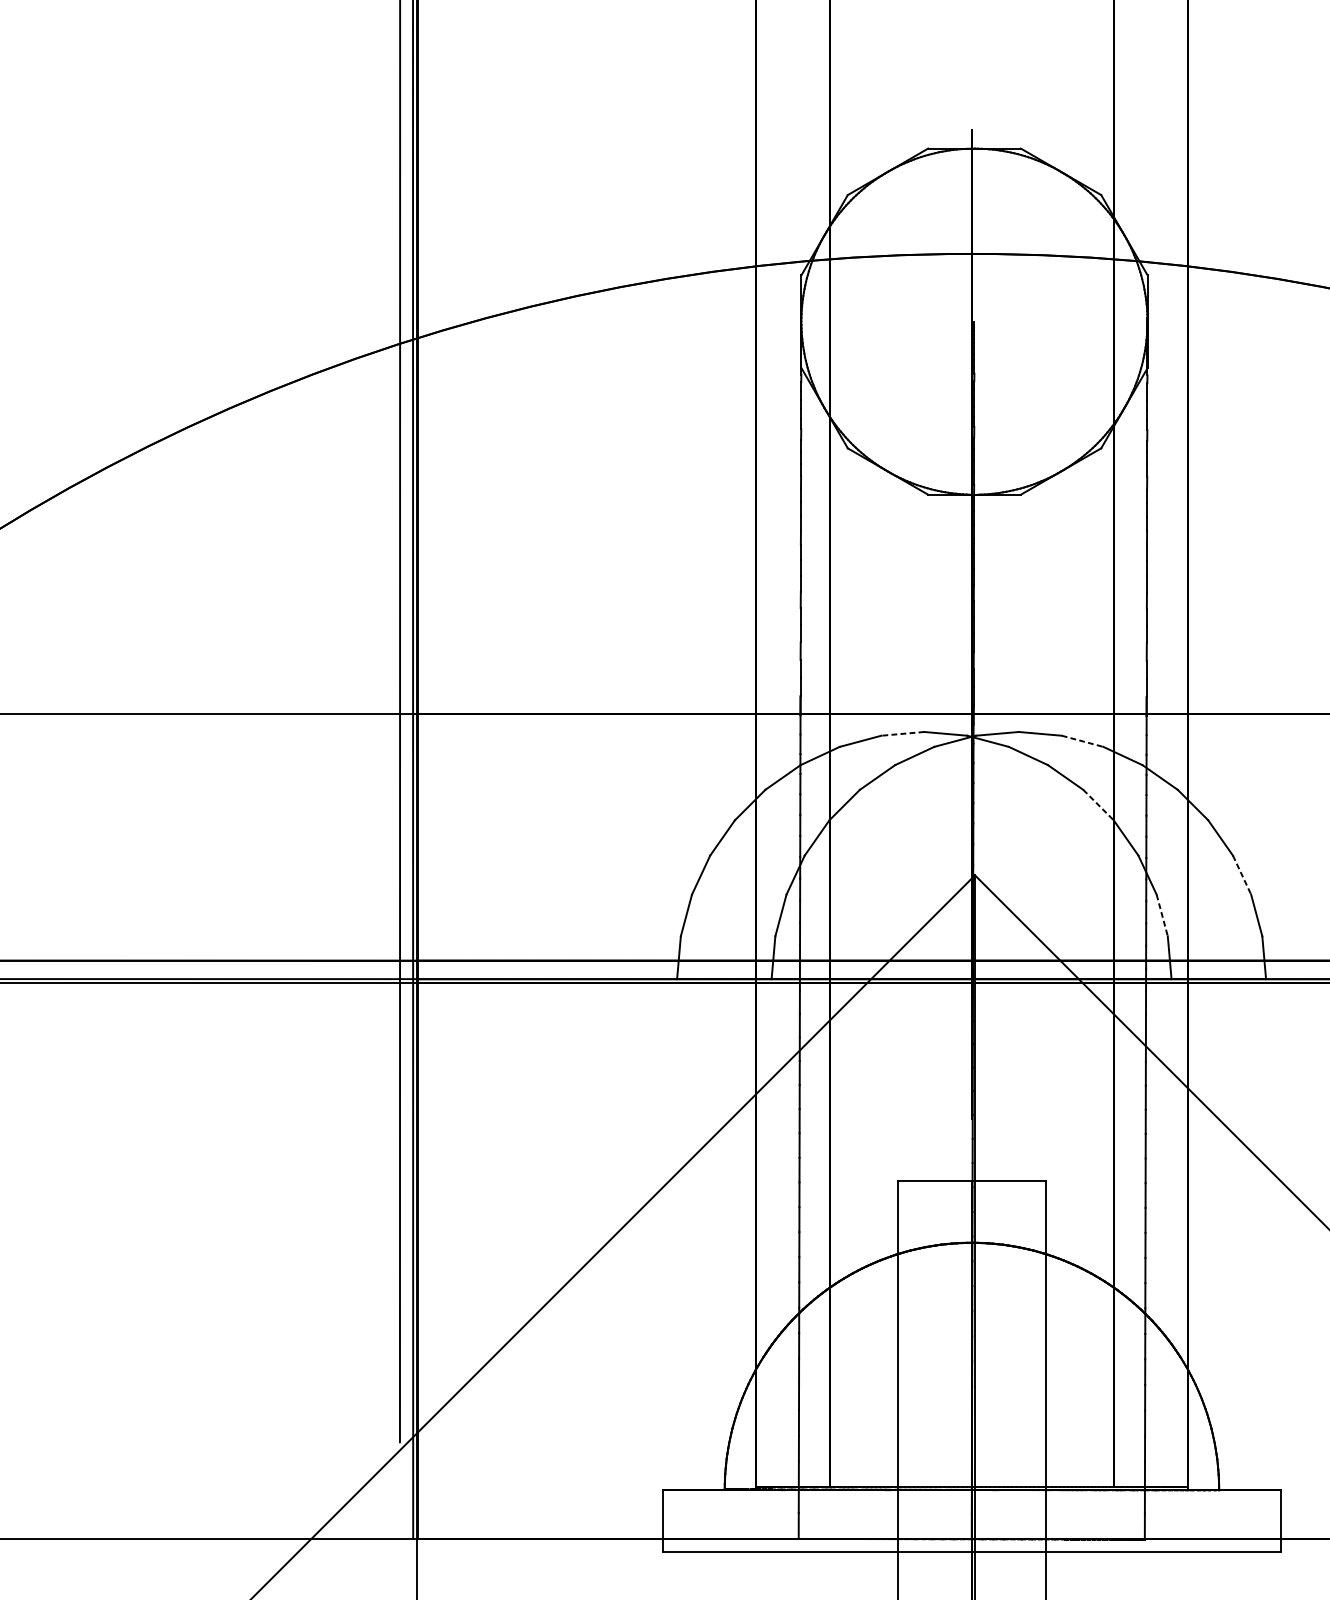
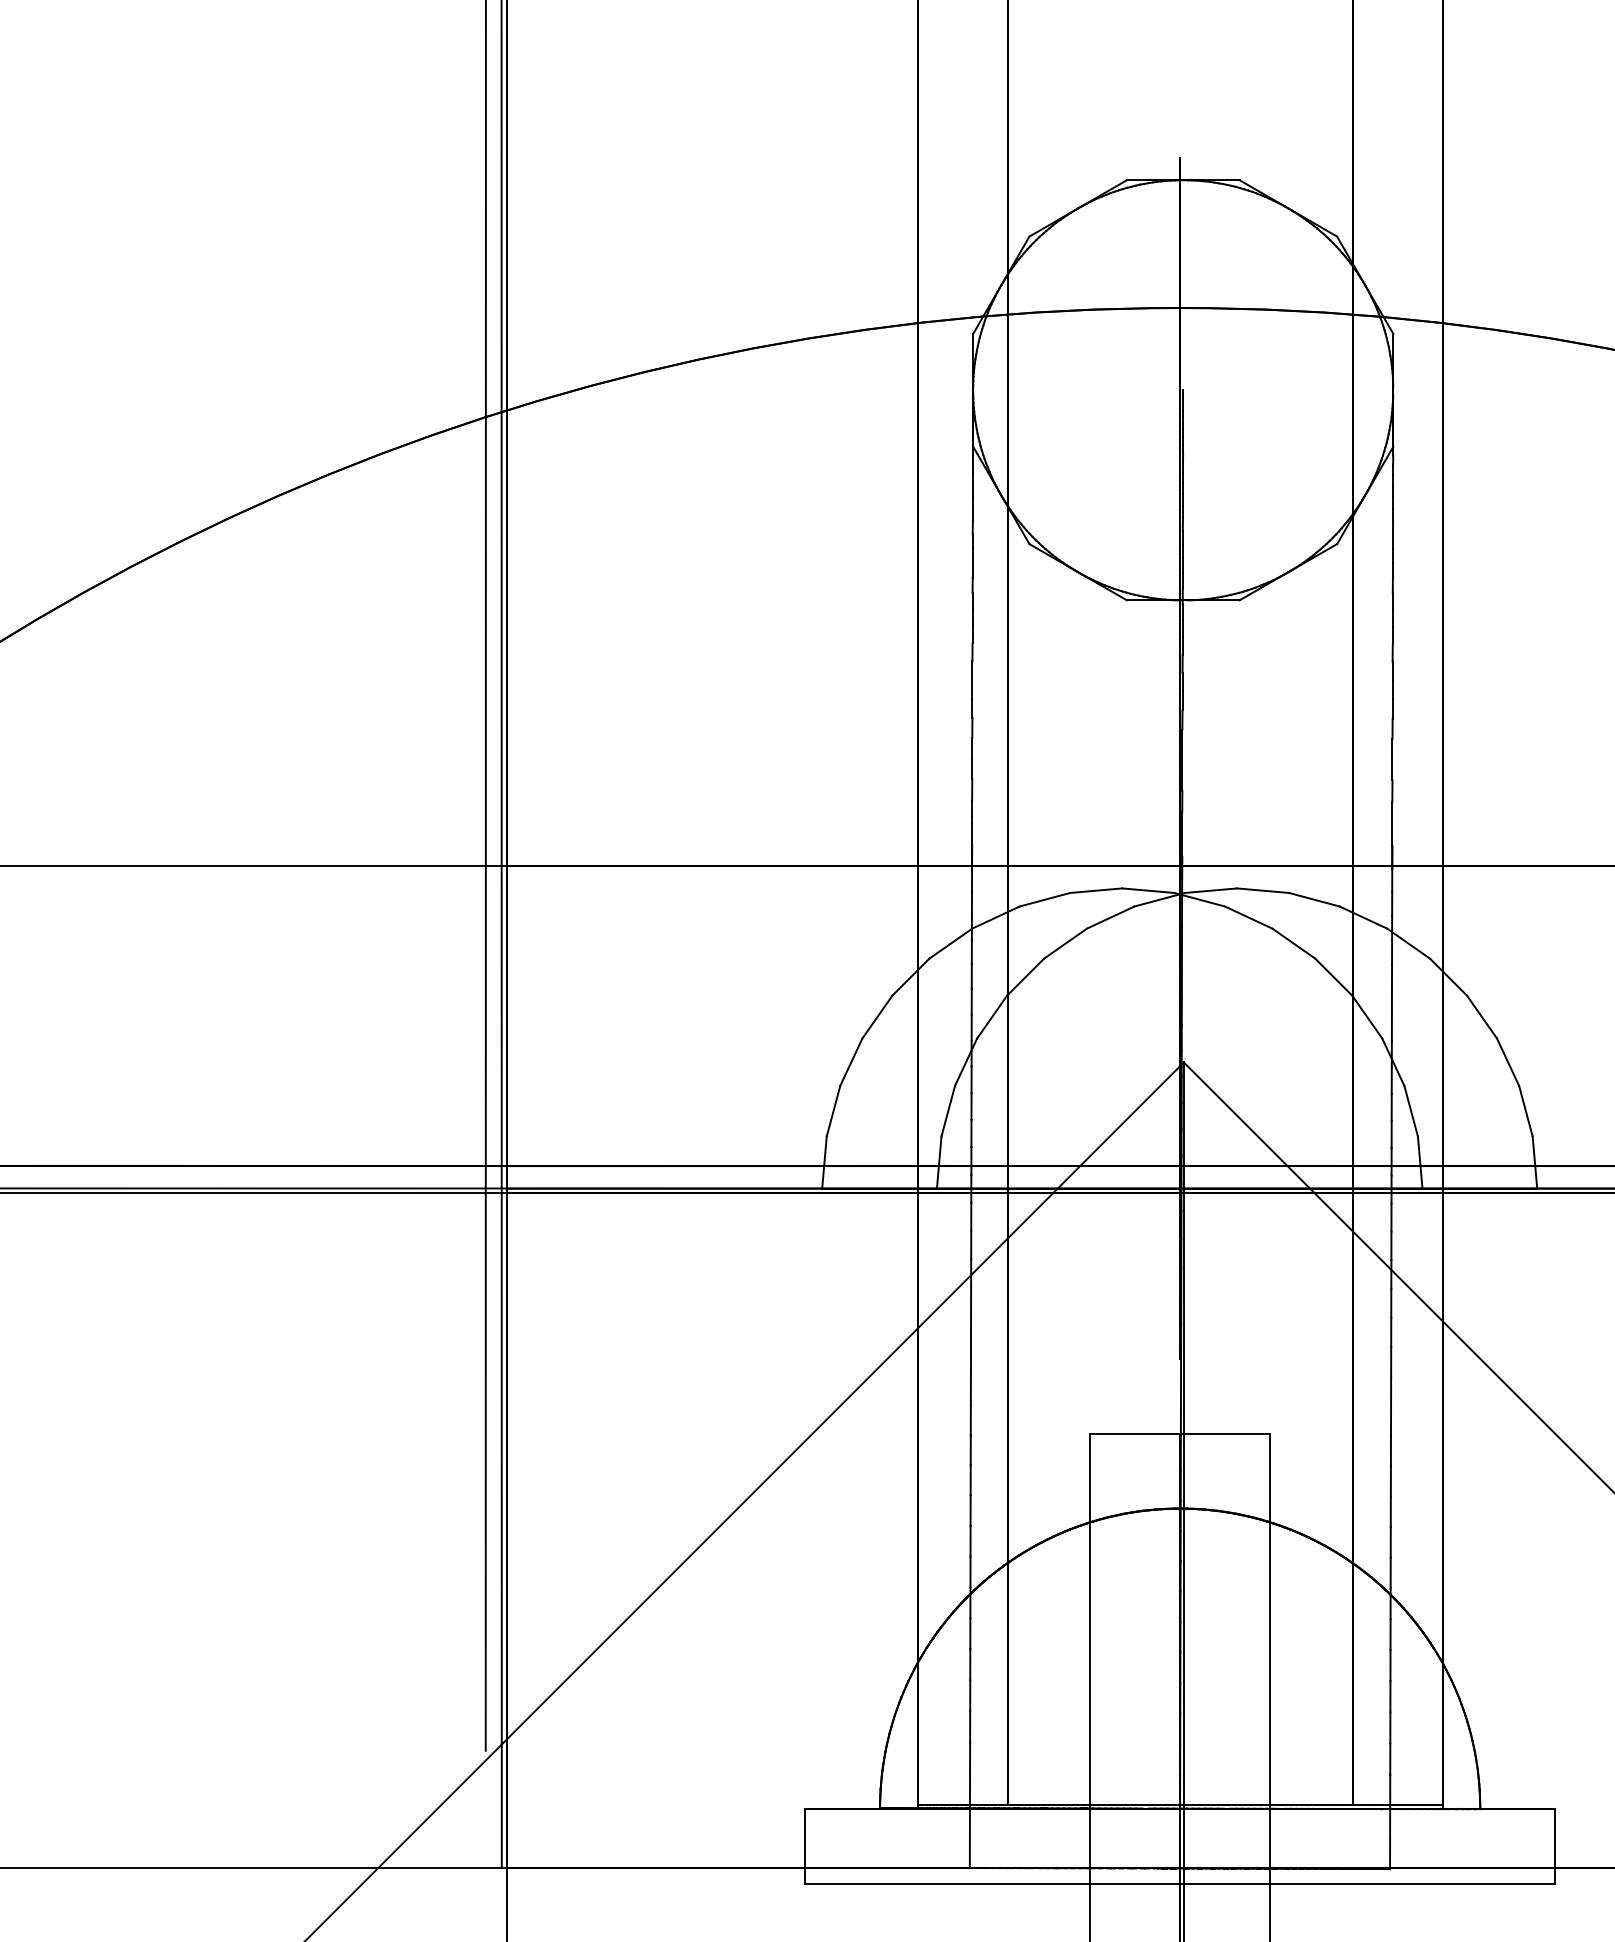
line: (902, 733) -> (1095, 890), dashed -> solid
line: (1082, 741) -> (1314, 899), dashed -> solid
line: (1099, 805) -> (1334, 977), dashed -> solid
line: (1242, 875) -> (1508, 1062), dashed -> solid
line: (1162, 915) -> (1411, 1111), dashed -> solid

